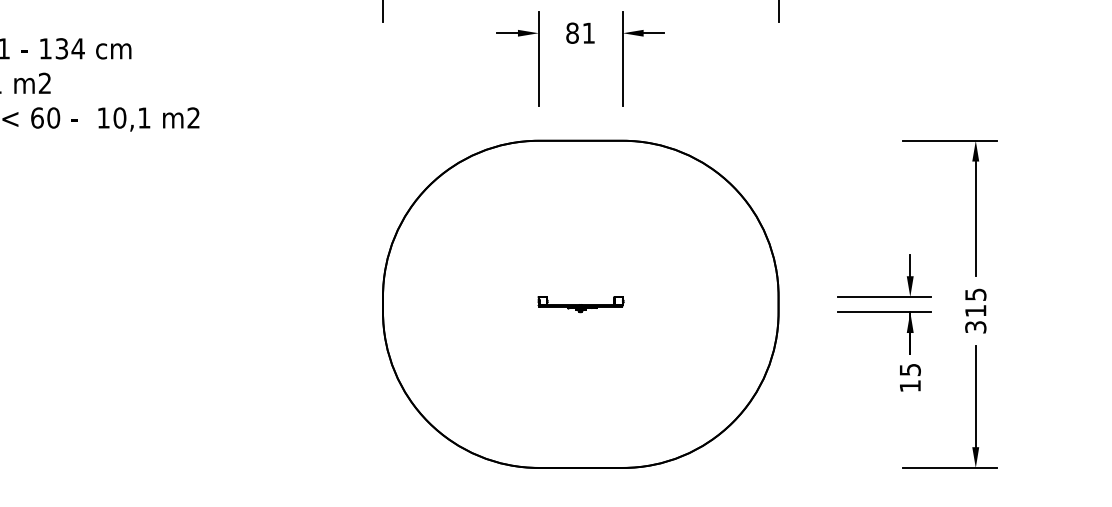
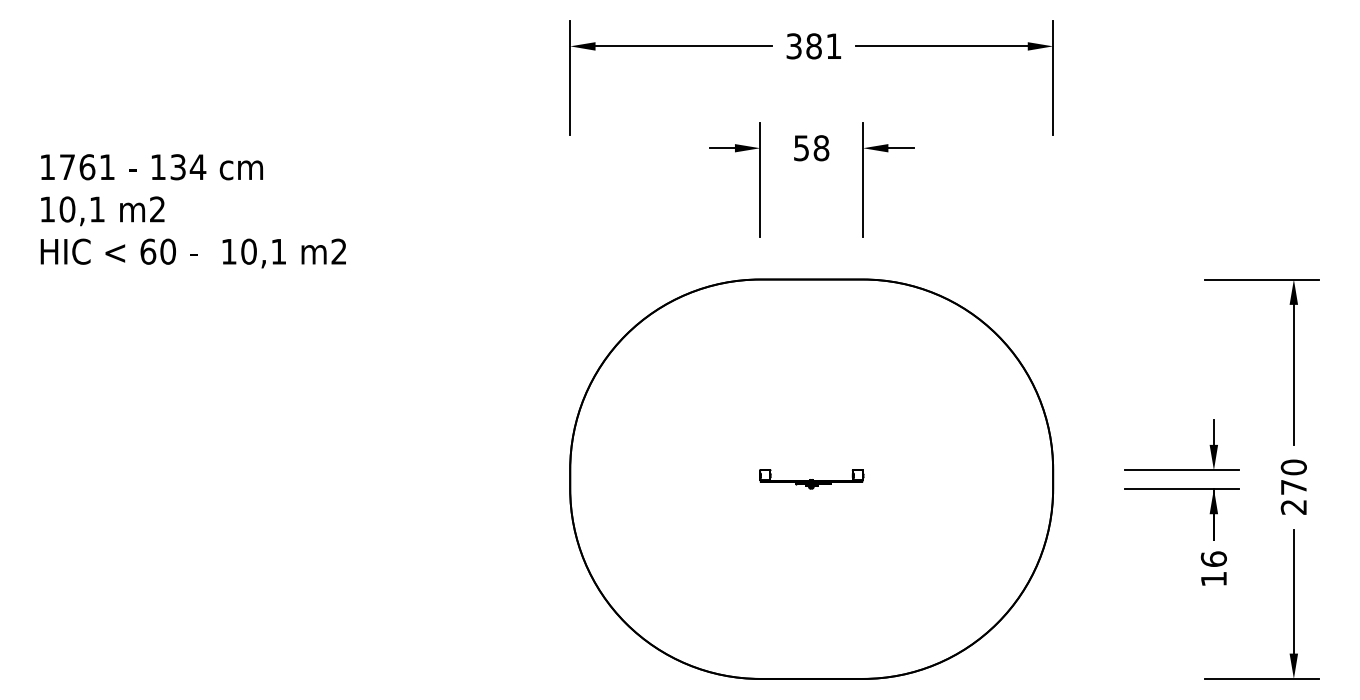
text: (580, 33) -> (811, 148), 81 -> 58
text: (975, 310) -> (1293, 486), 315 -> 270
text: (909, 369) -> (1213, 558), 15 -> 16

